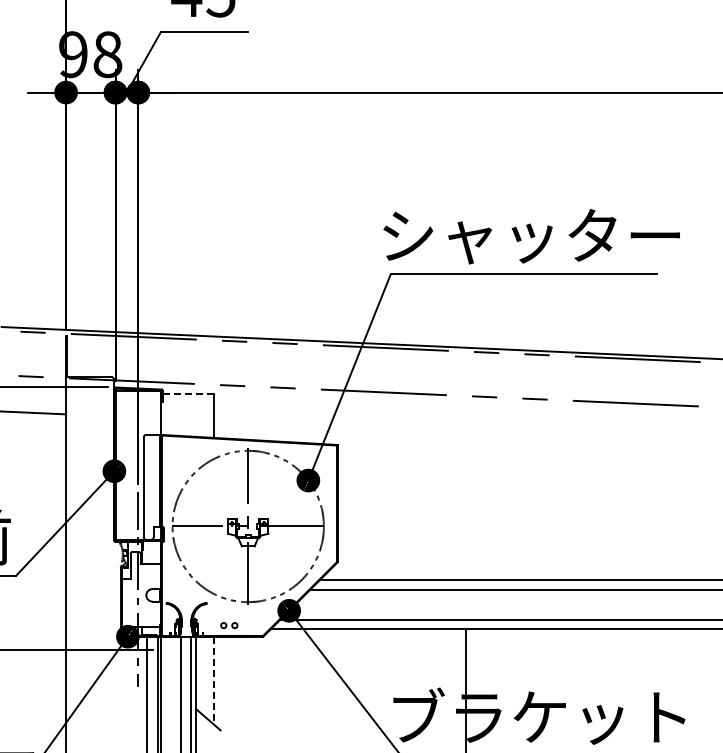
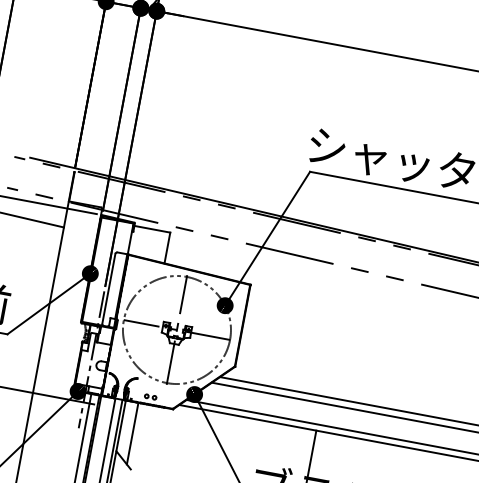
line: (188, 394) -> (152, 229), dashed -> solid
line: (213, 680) -> (132, 433), dashed -> solid

